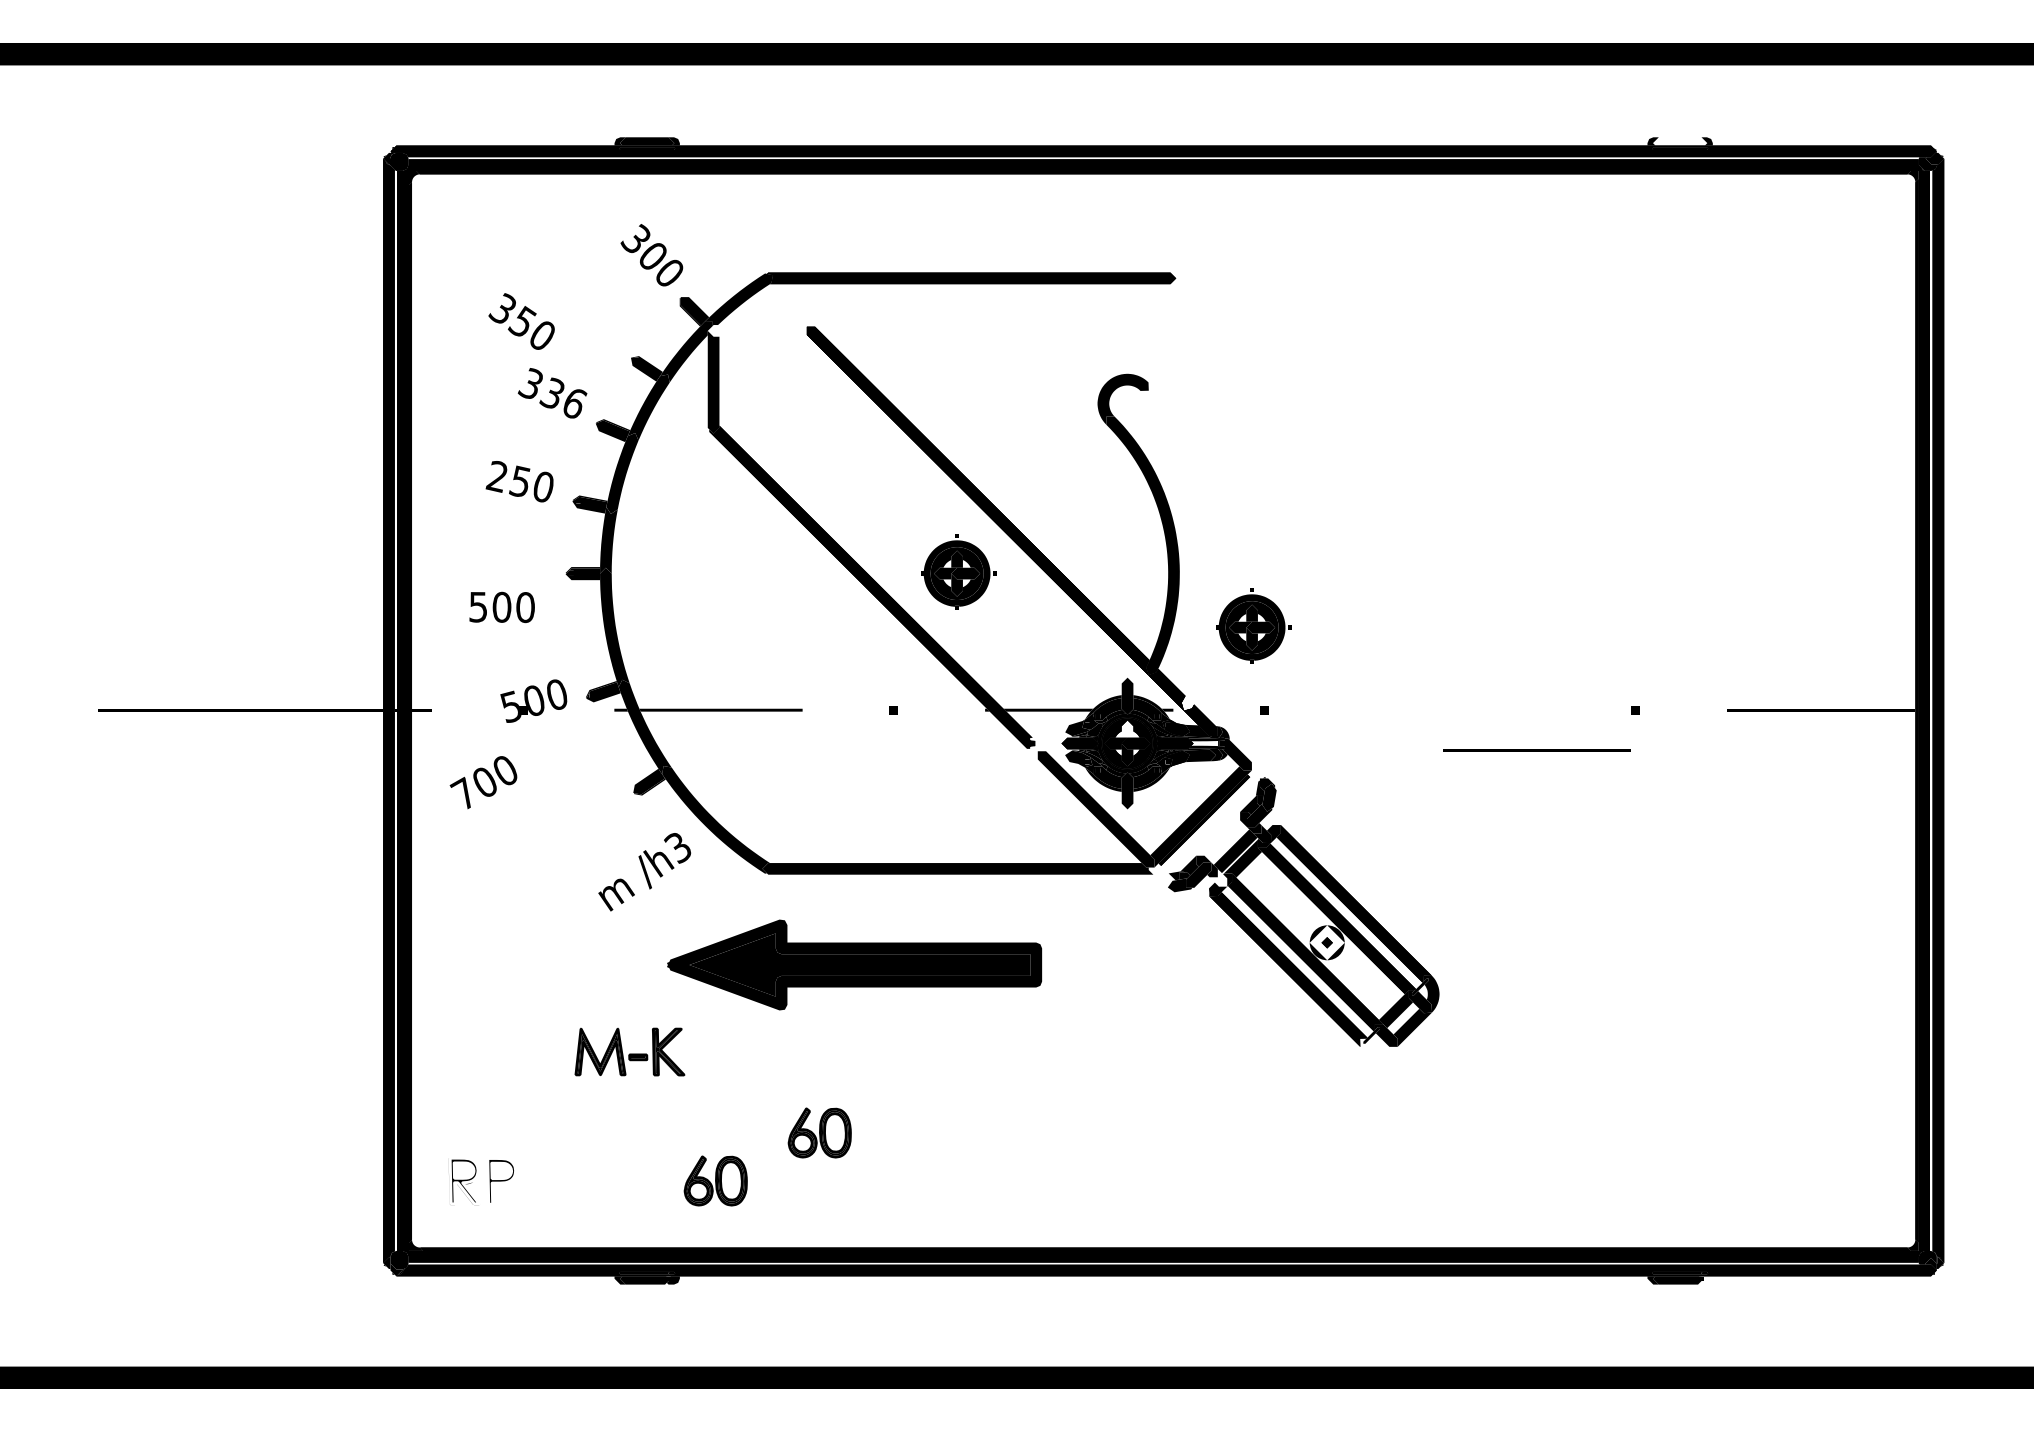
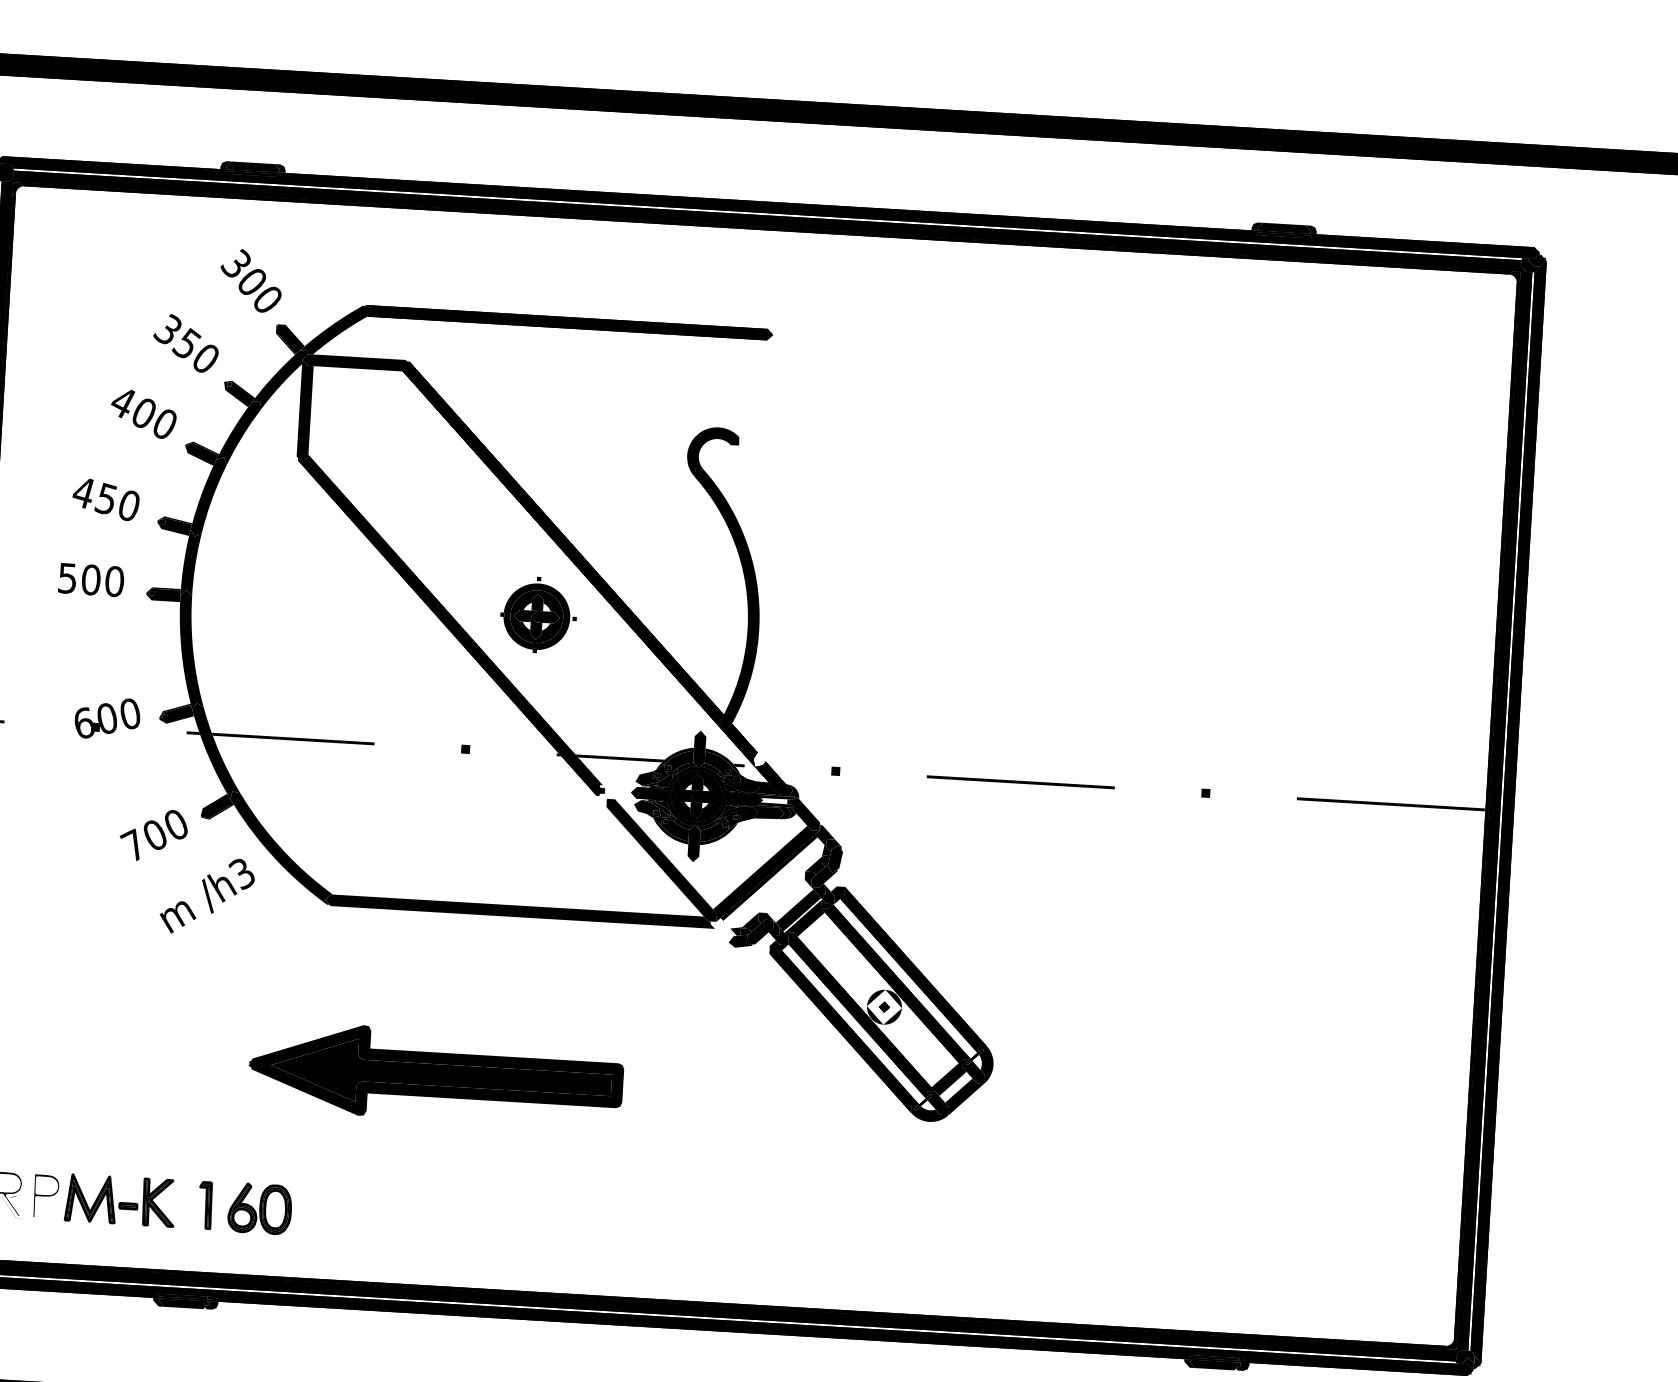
fill: (1679, 141) -> (1283, 228), added
text: (521, 321) -> (185, 343), moved
fill: (759, 330) -> (354, 362), added
text: (552, 393) -> (143, 412), 336 -> 400
text: (496, 476) -> (82, 492), 250 -> 450
text: (501, 607) -> (90, 580), moved
part: (1253, 625) -> (829, 686), removed
text: (511, 706) -> (84, 722), 500 -> 600
fill: (1127, 728) -> (697, 781), added
line: (1536, 750) -> (1020, 782), moved
fill: (1257, 774) -> (824, 835), added
text: (483, 782) -> (153, 835), moved
fill: (1218, 877) -> (779, 935), added
part: (854, 964) -> (435, 1074), moved
fill: (1378, 1046) -> (929, 1113), added
part: (629, 1051) -> (119, 1199), moved
part: (819, 1132) -> (366, 1166), removed
part: (661, 1180) -> (205, 1205), added
fill: (1705, 1280) -> (1242, 1366), added

